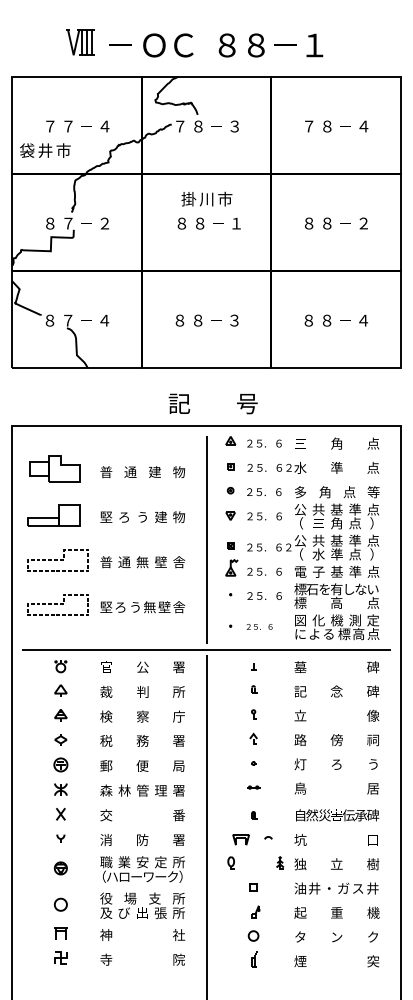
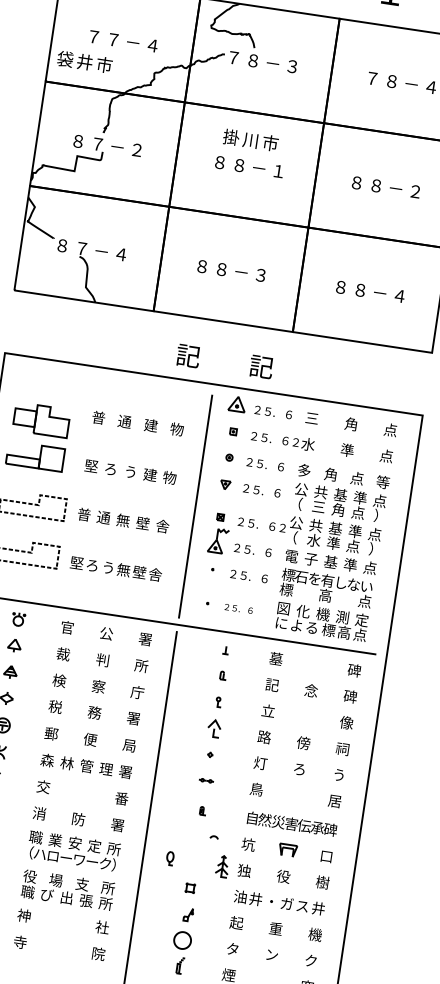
text: (247, 403) -> (261, 366), 号 -> 記
part: (230, 440) -> (237, 403), size x1.6
part: (54, 468) -> (41, 419), moved
part: (231, 567) -> (218, 540), size x1.4
part: (253, 738) -> (214, 727), size x1.6
part: (240, 839) -> (287, 849), moved
part: (280, 862) -> (223, 865), size x1.6
text: (336, 864) -> (283, 876), 立 -> 役
text: (106, 912) -> (28, 891), 及 -> 職
part: (253, 935) -> (182, 939), size x1.6

